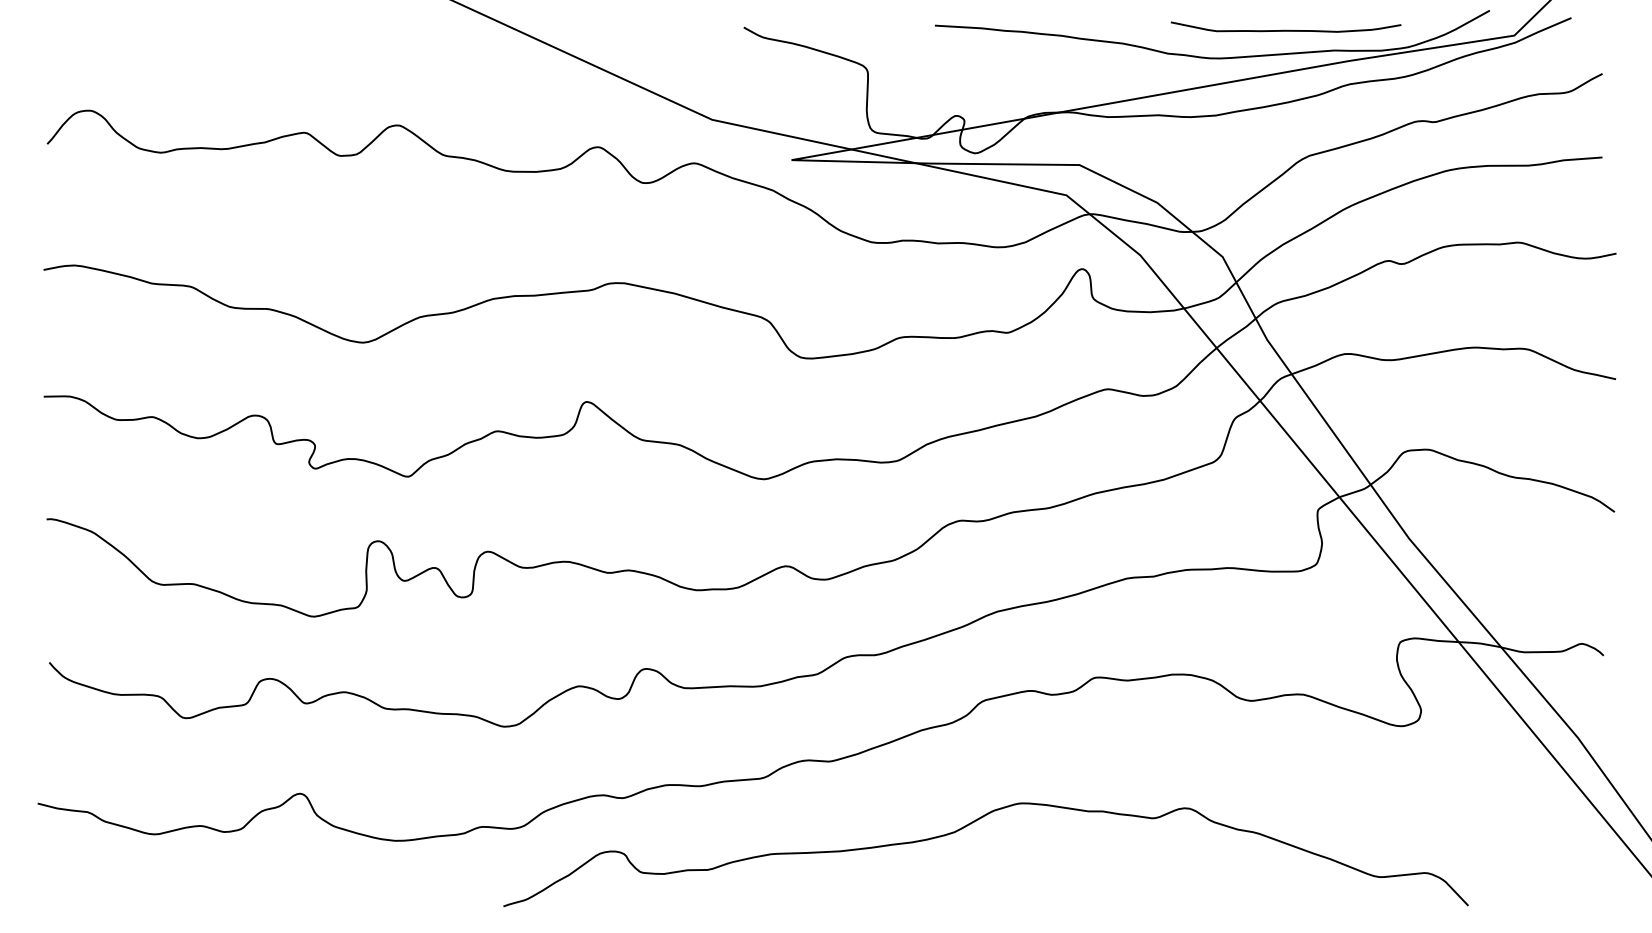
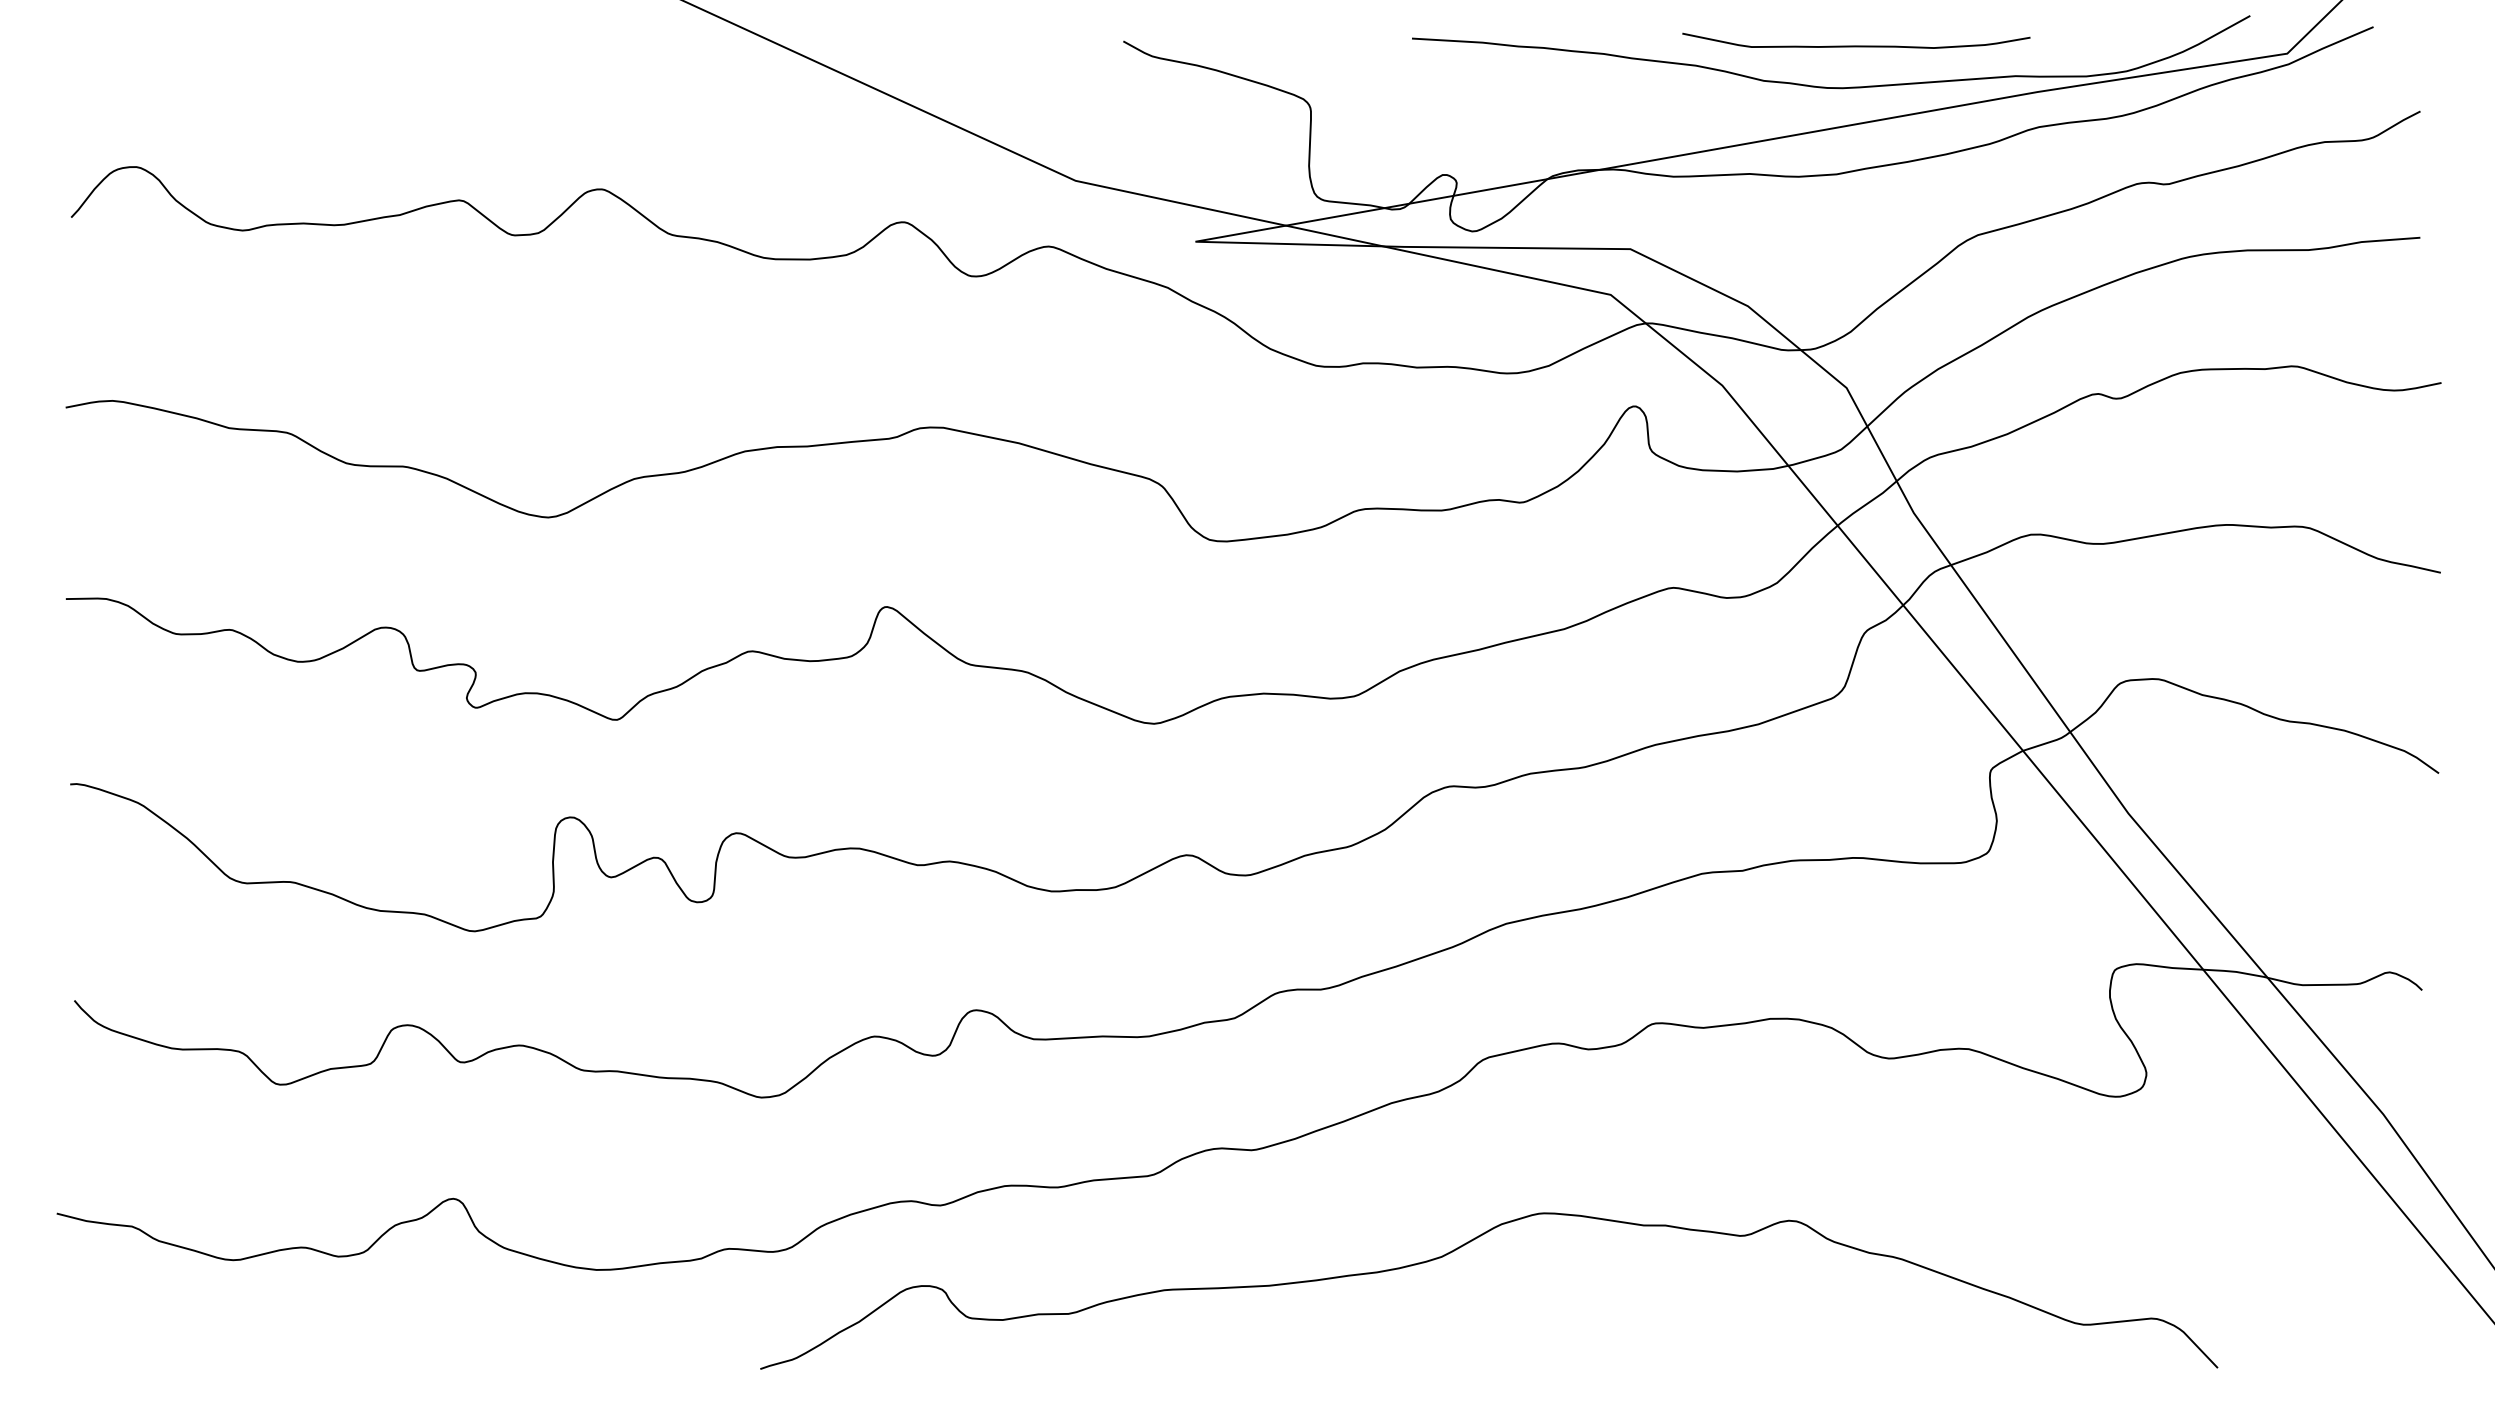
curve: (1285, 29) -> (1855, 44), moved

